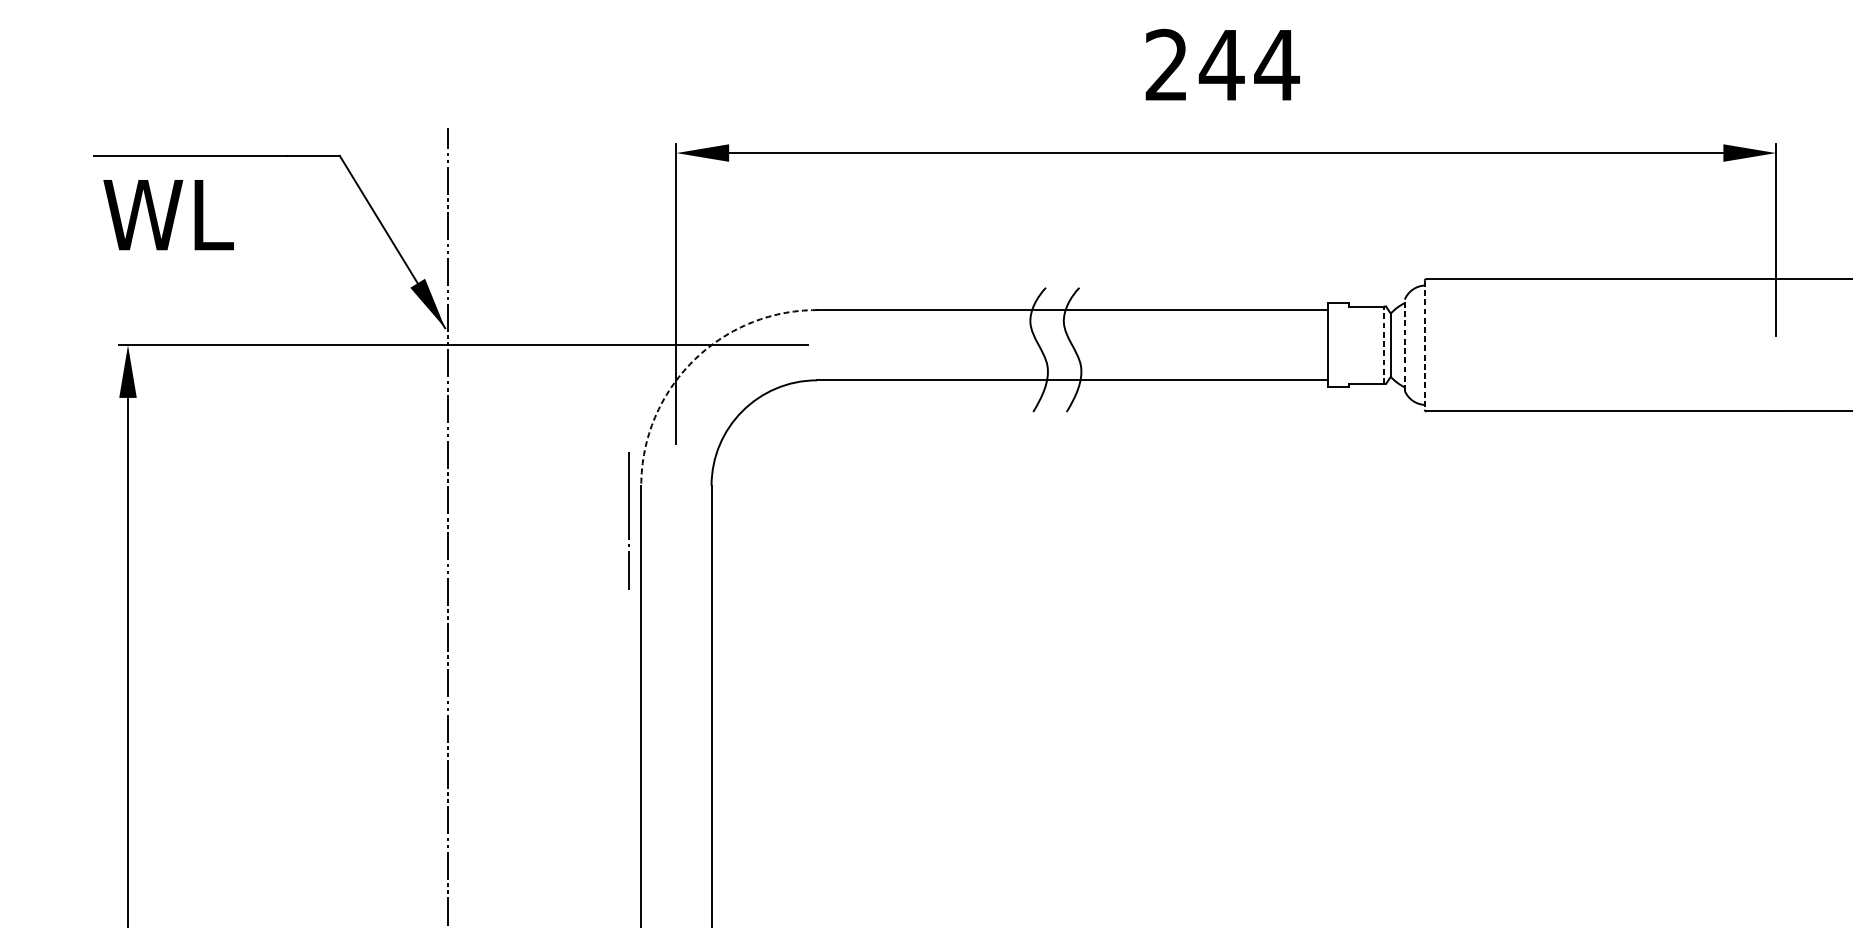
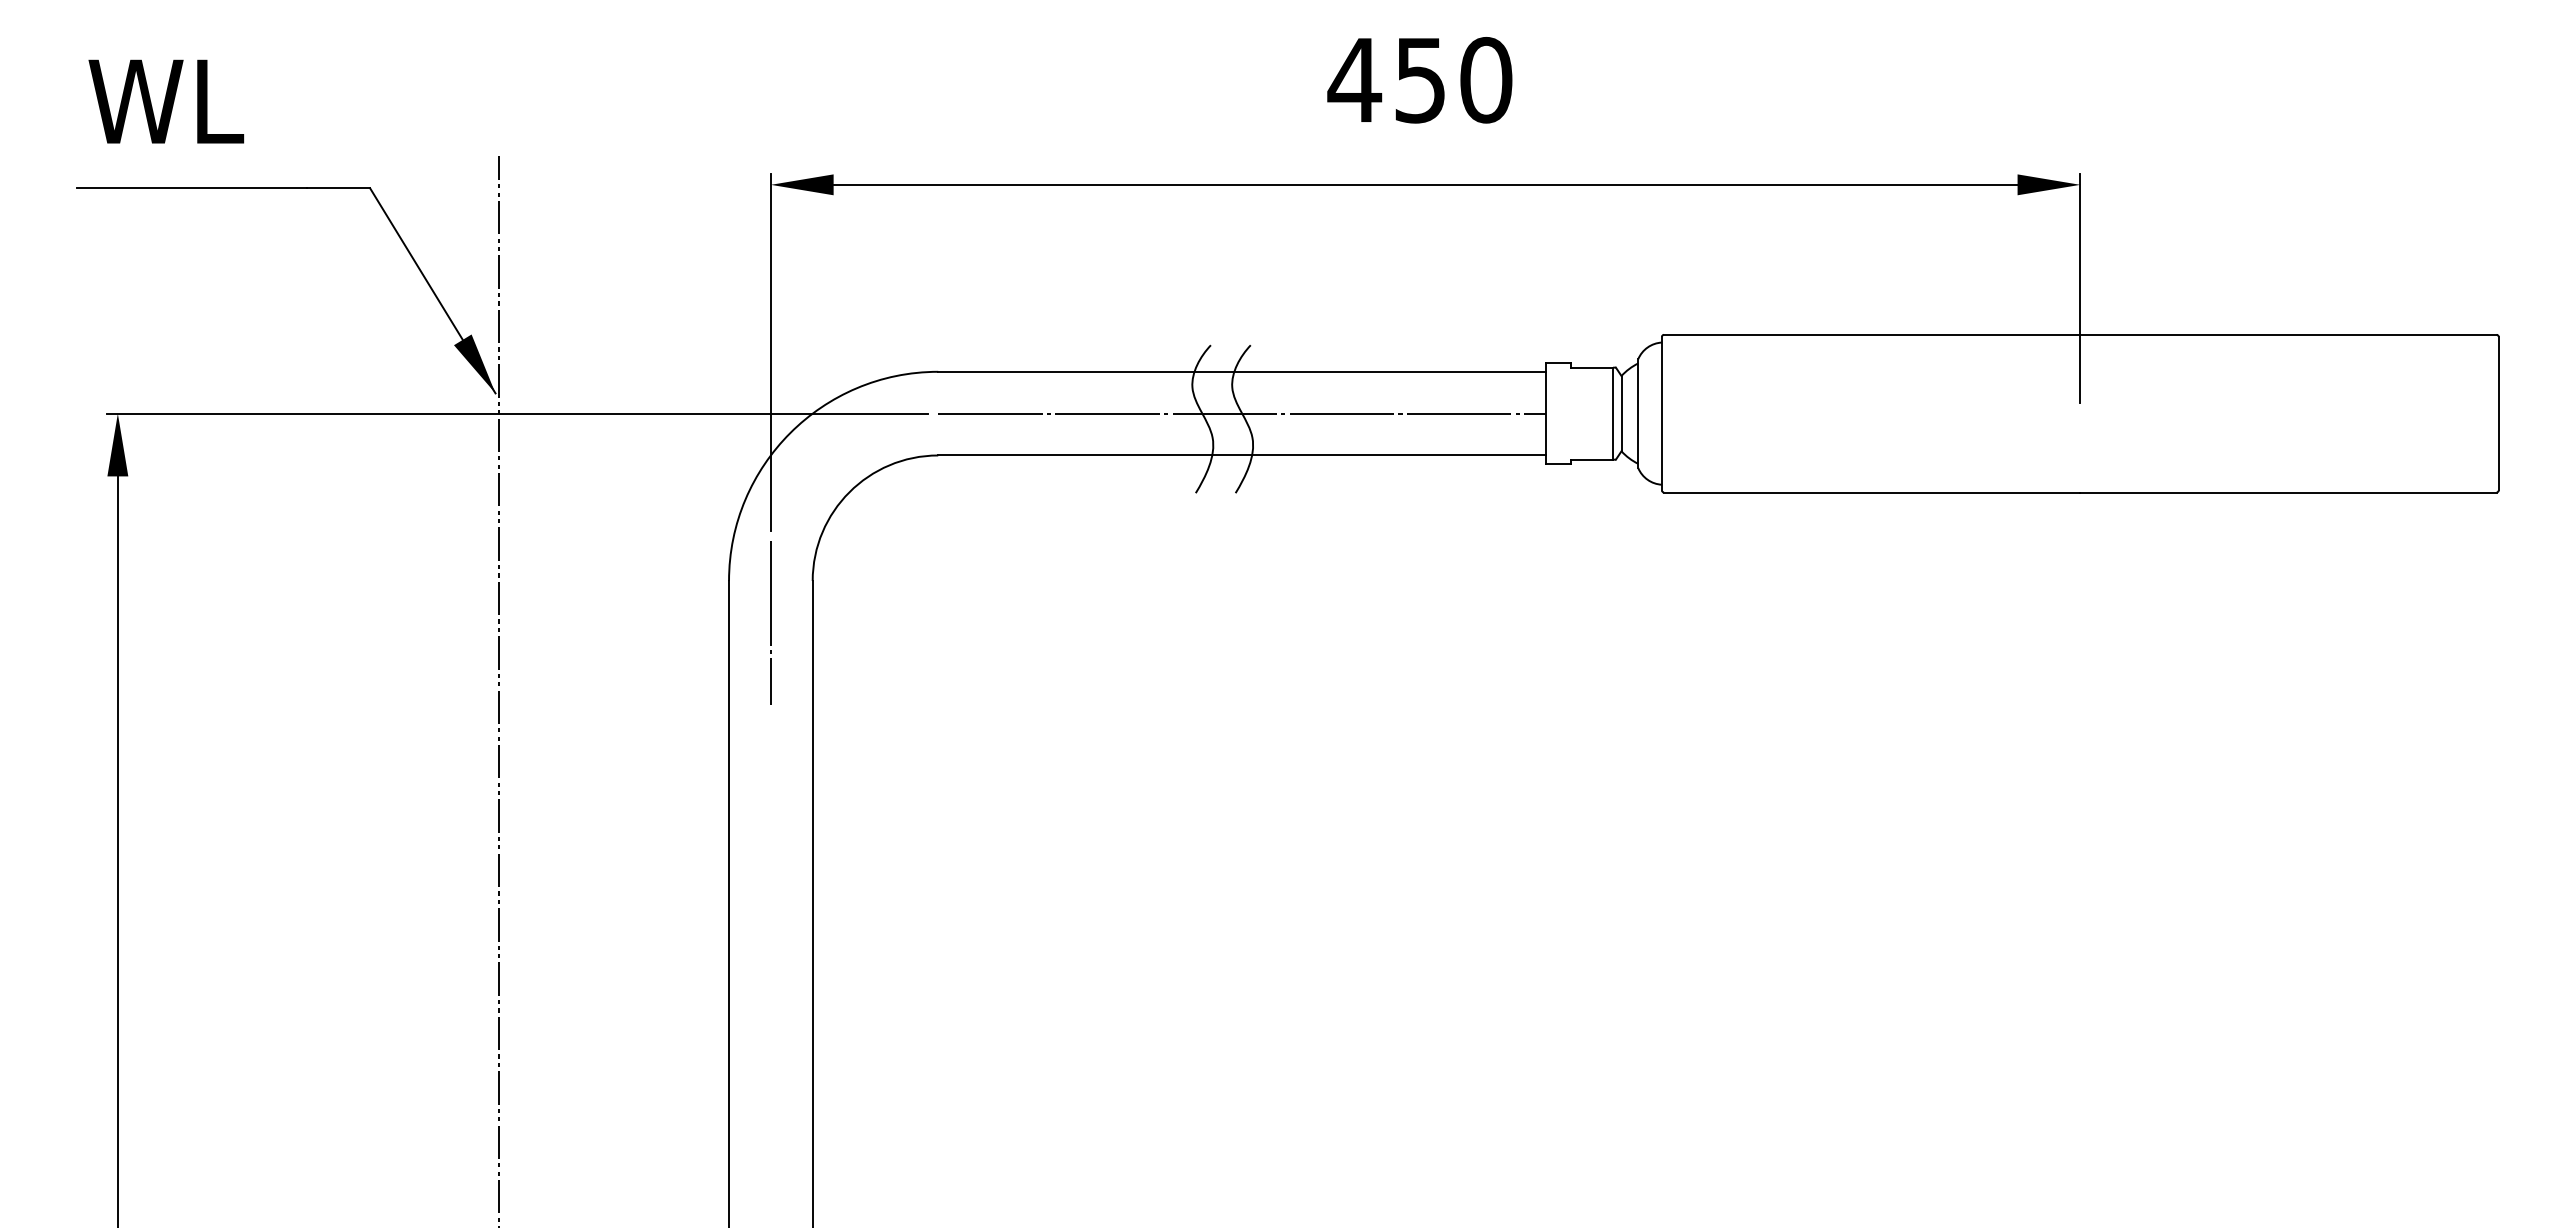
text: (1221, 64) -> (1420, 79), 244 -> 450
text: (168, 214) -> (166, 101), moved
line: (1072, 345) -> (1242, 413), added
line: (1384, 345) -> (1613, 413), dashed -> solid
line: (1405, 345) -> (1638, 413), dashed -> solid
line: (1424, 345) -> (1661, 413), dashed -> solid
arc: (692, 361) -> (790, 433), dashed -> solid
line: (628, 520) -> (770, 622), moved

